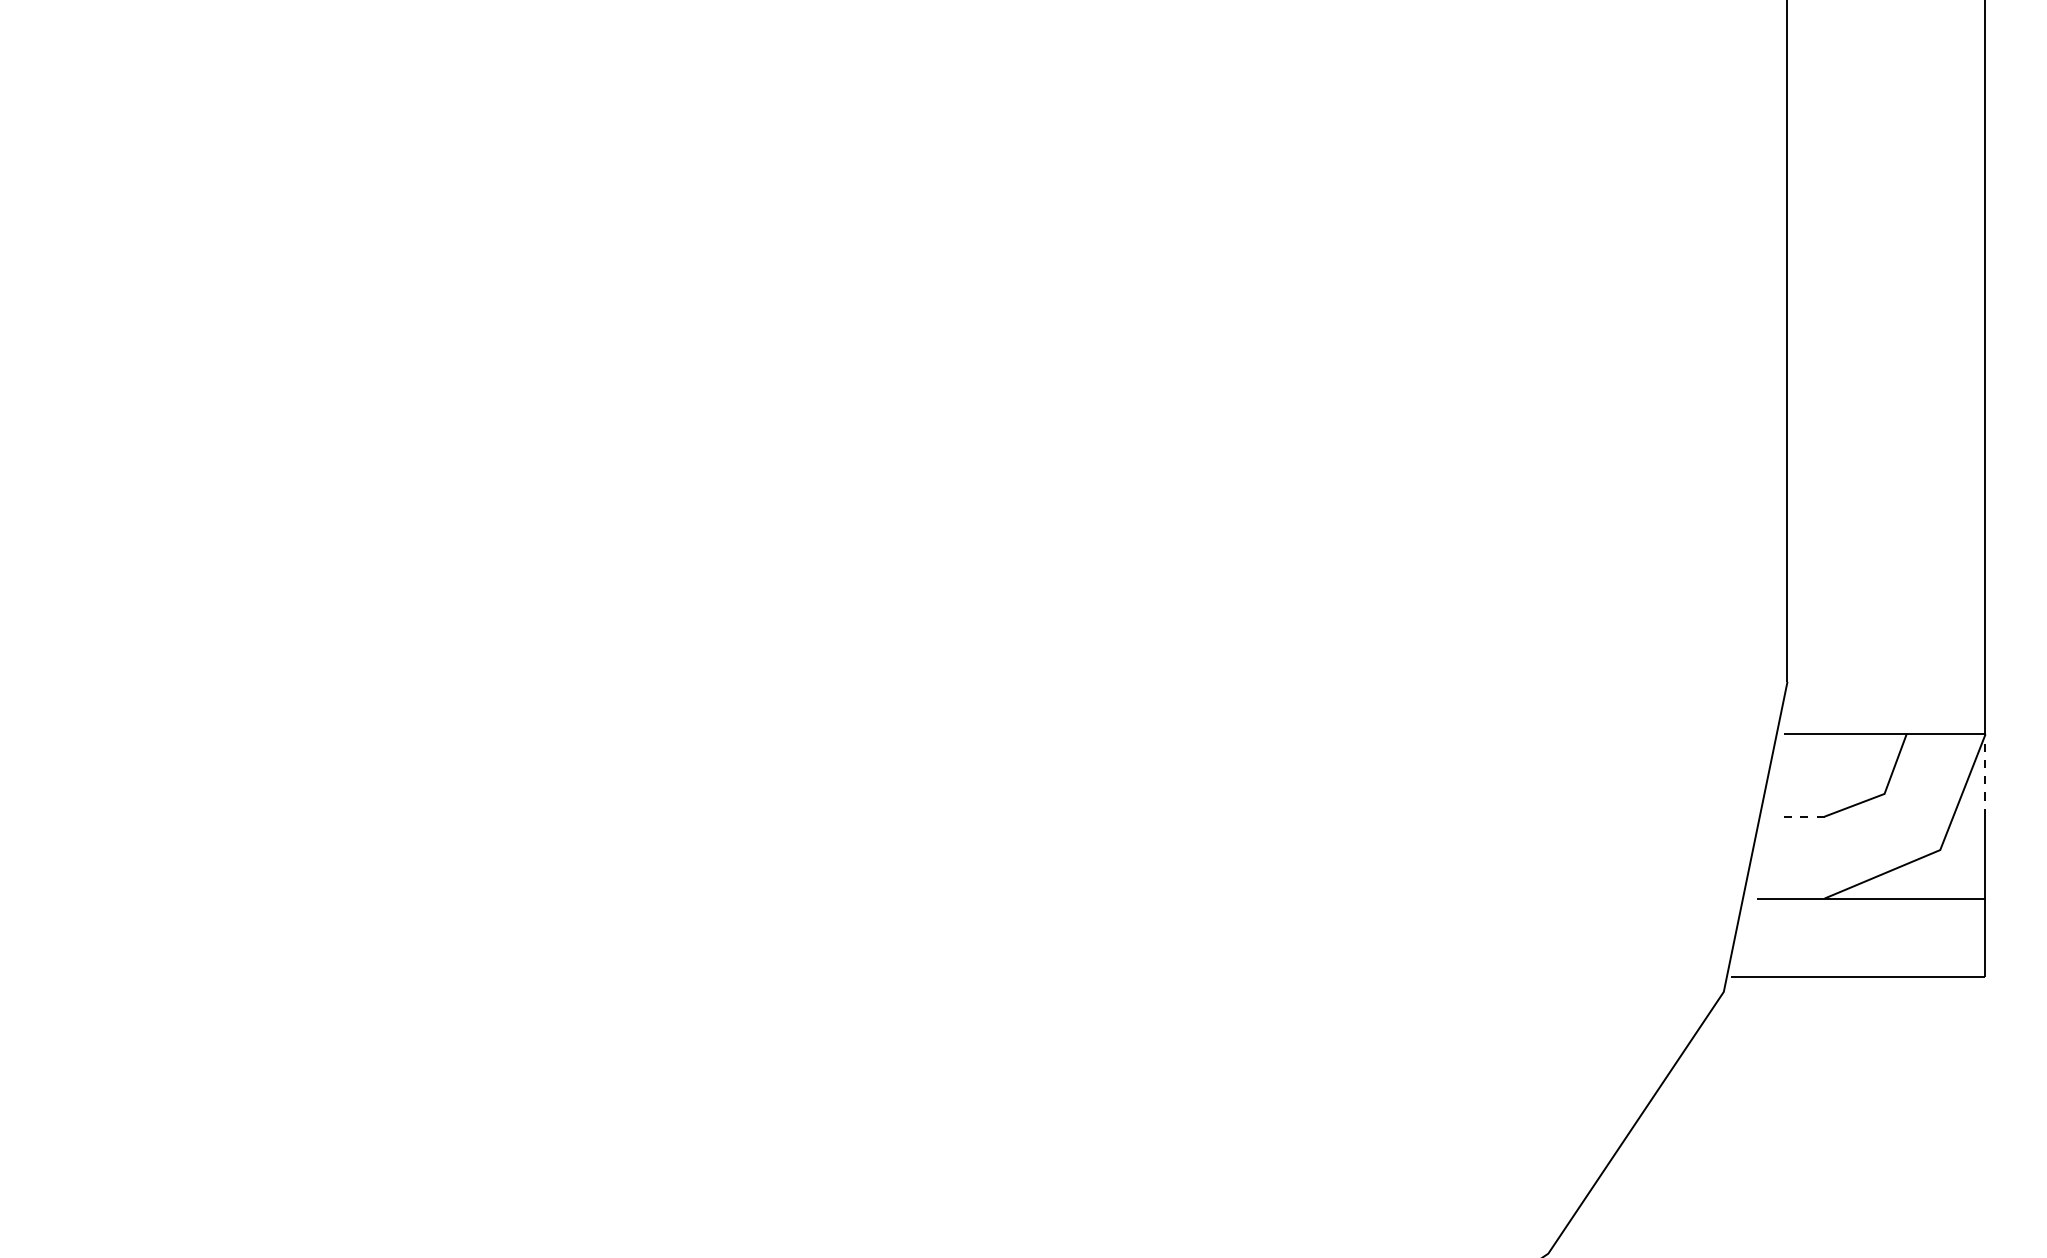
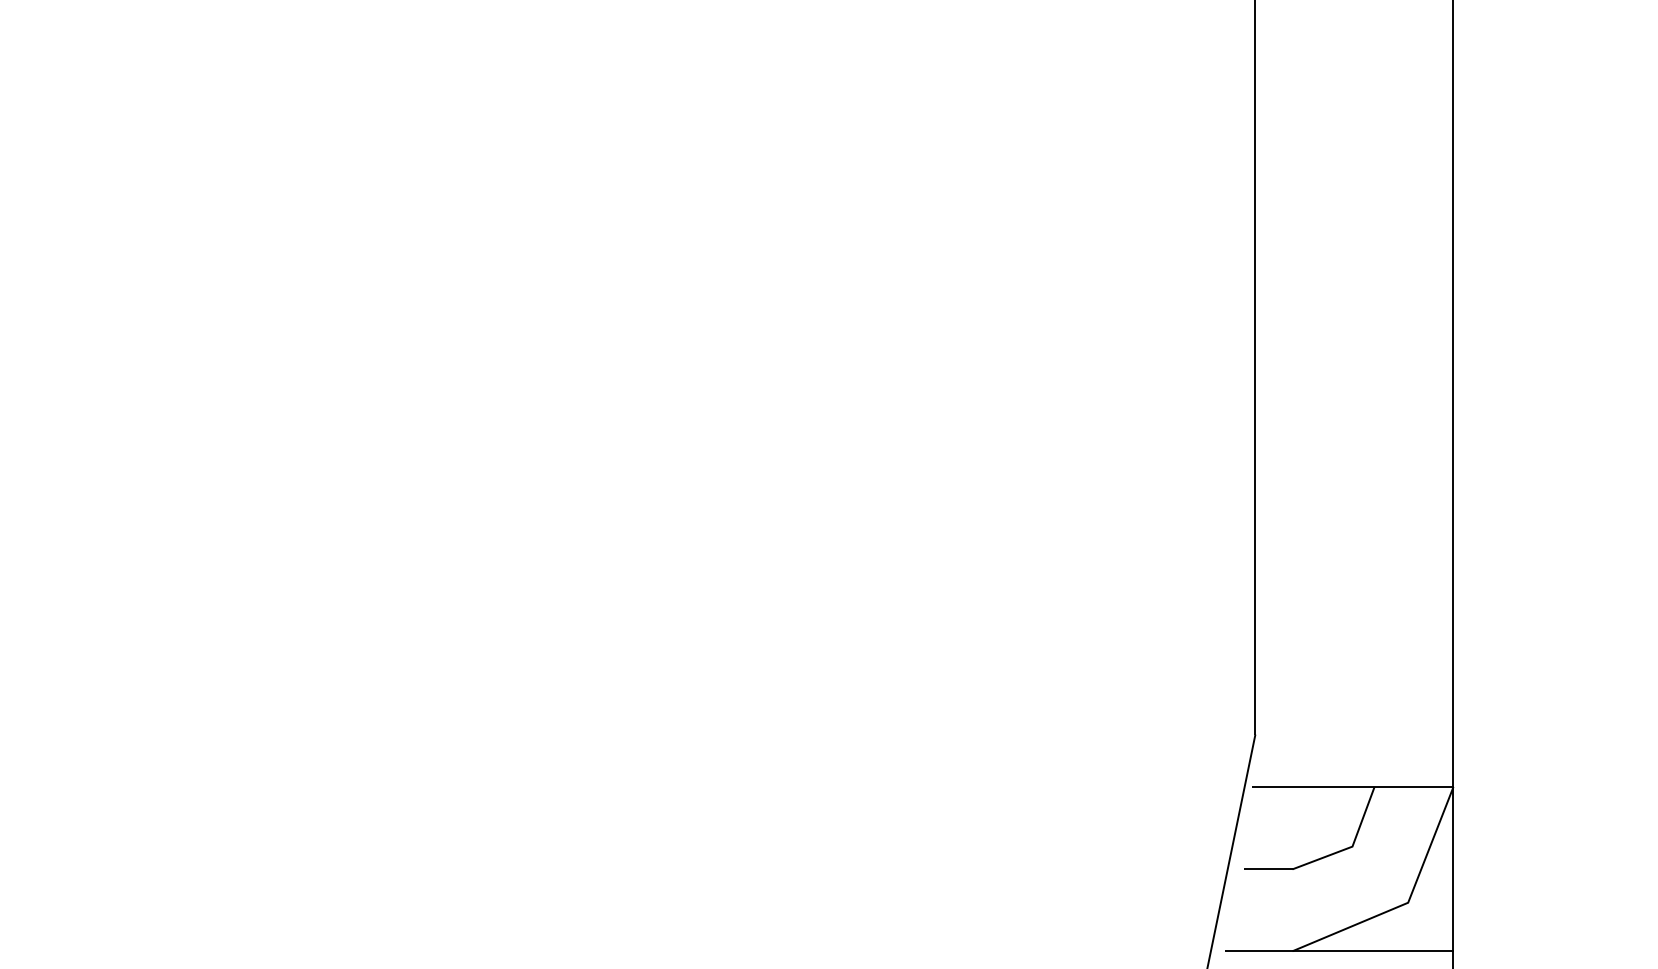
line: (1985, 774) -> (1453, 827), dashed -> solid
line: (1799, 816) -> (1267, 869), dashed -> solid

